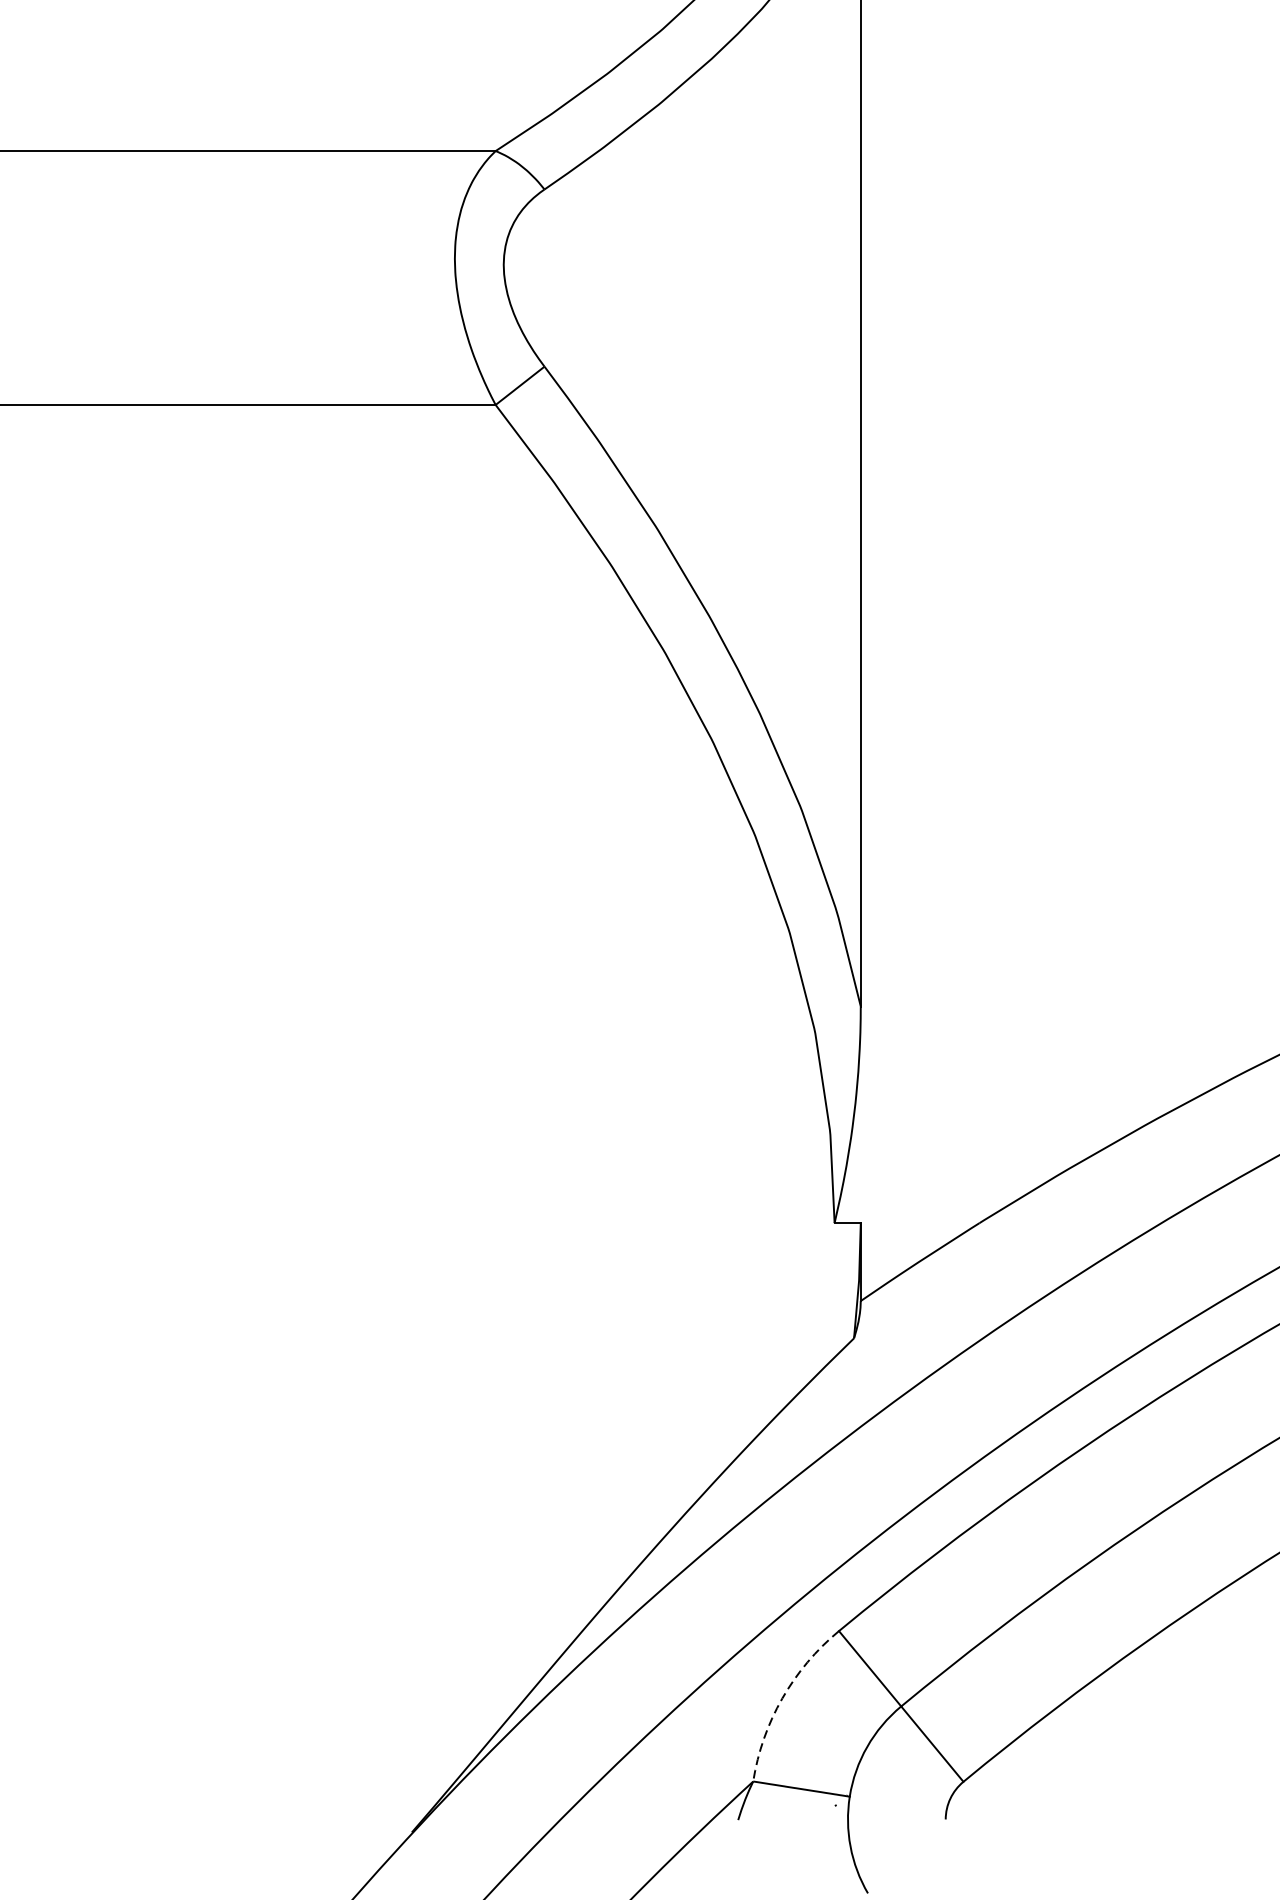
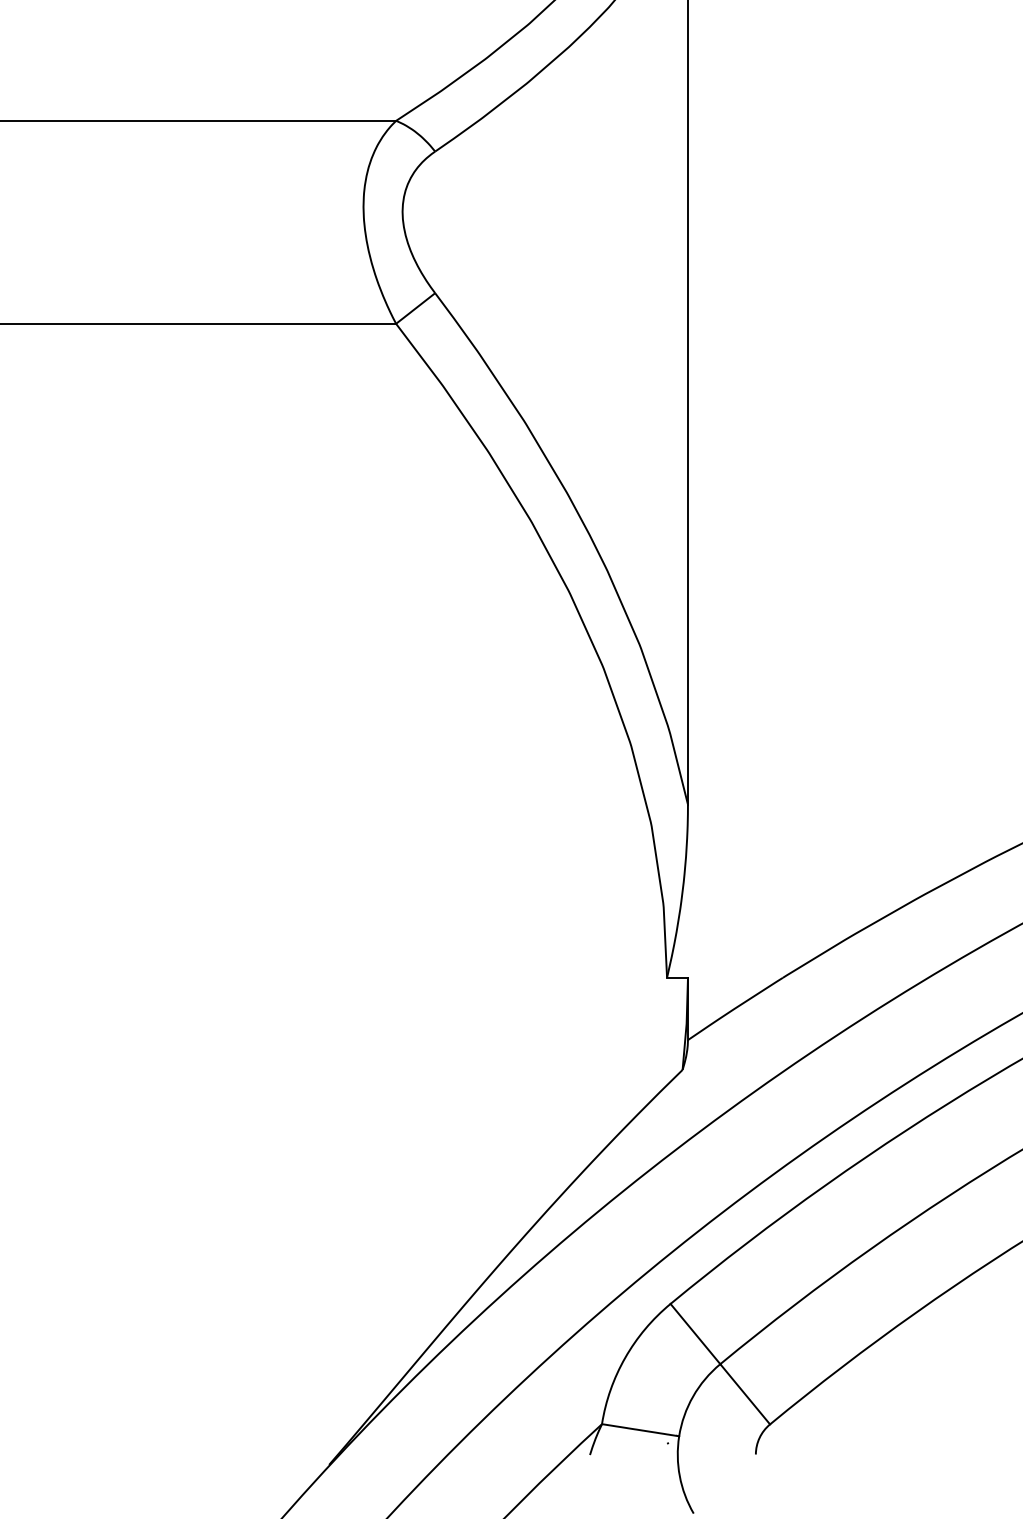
arc: (782, 1698) -> (625, 1357), dashed -> solid

